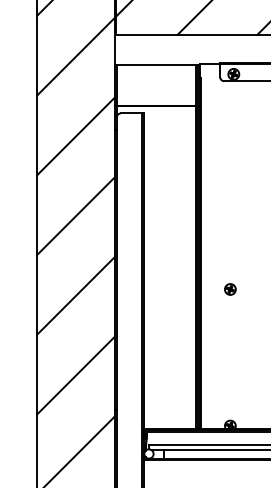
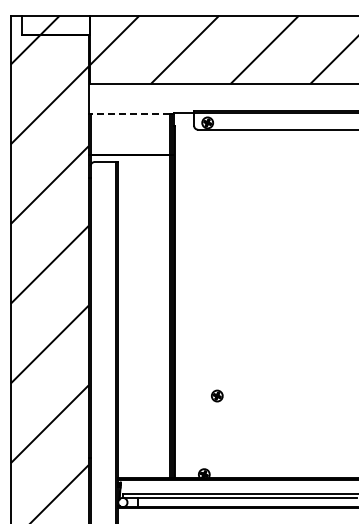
line: (155, 65) -> (129, 114), solid -> dashed
part: (230, 288) -> (217, 395), moved

